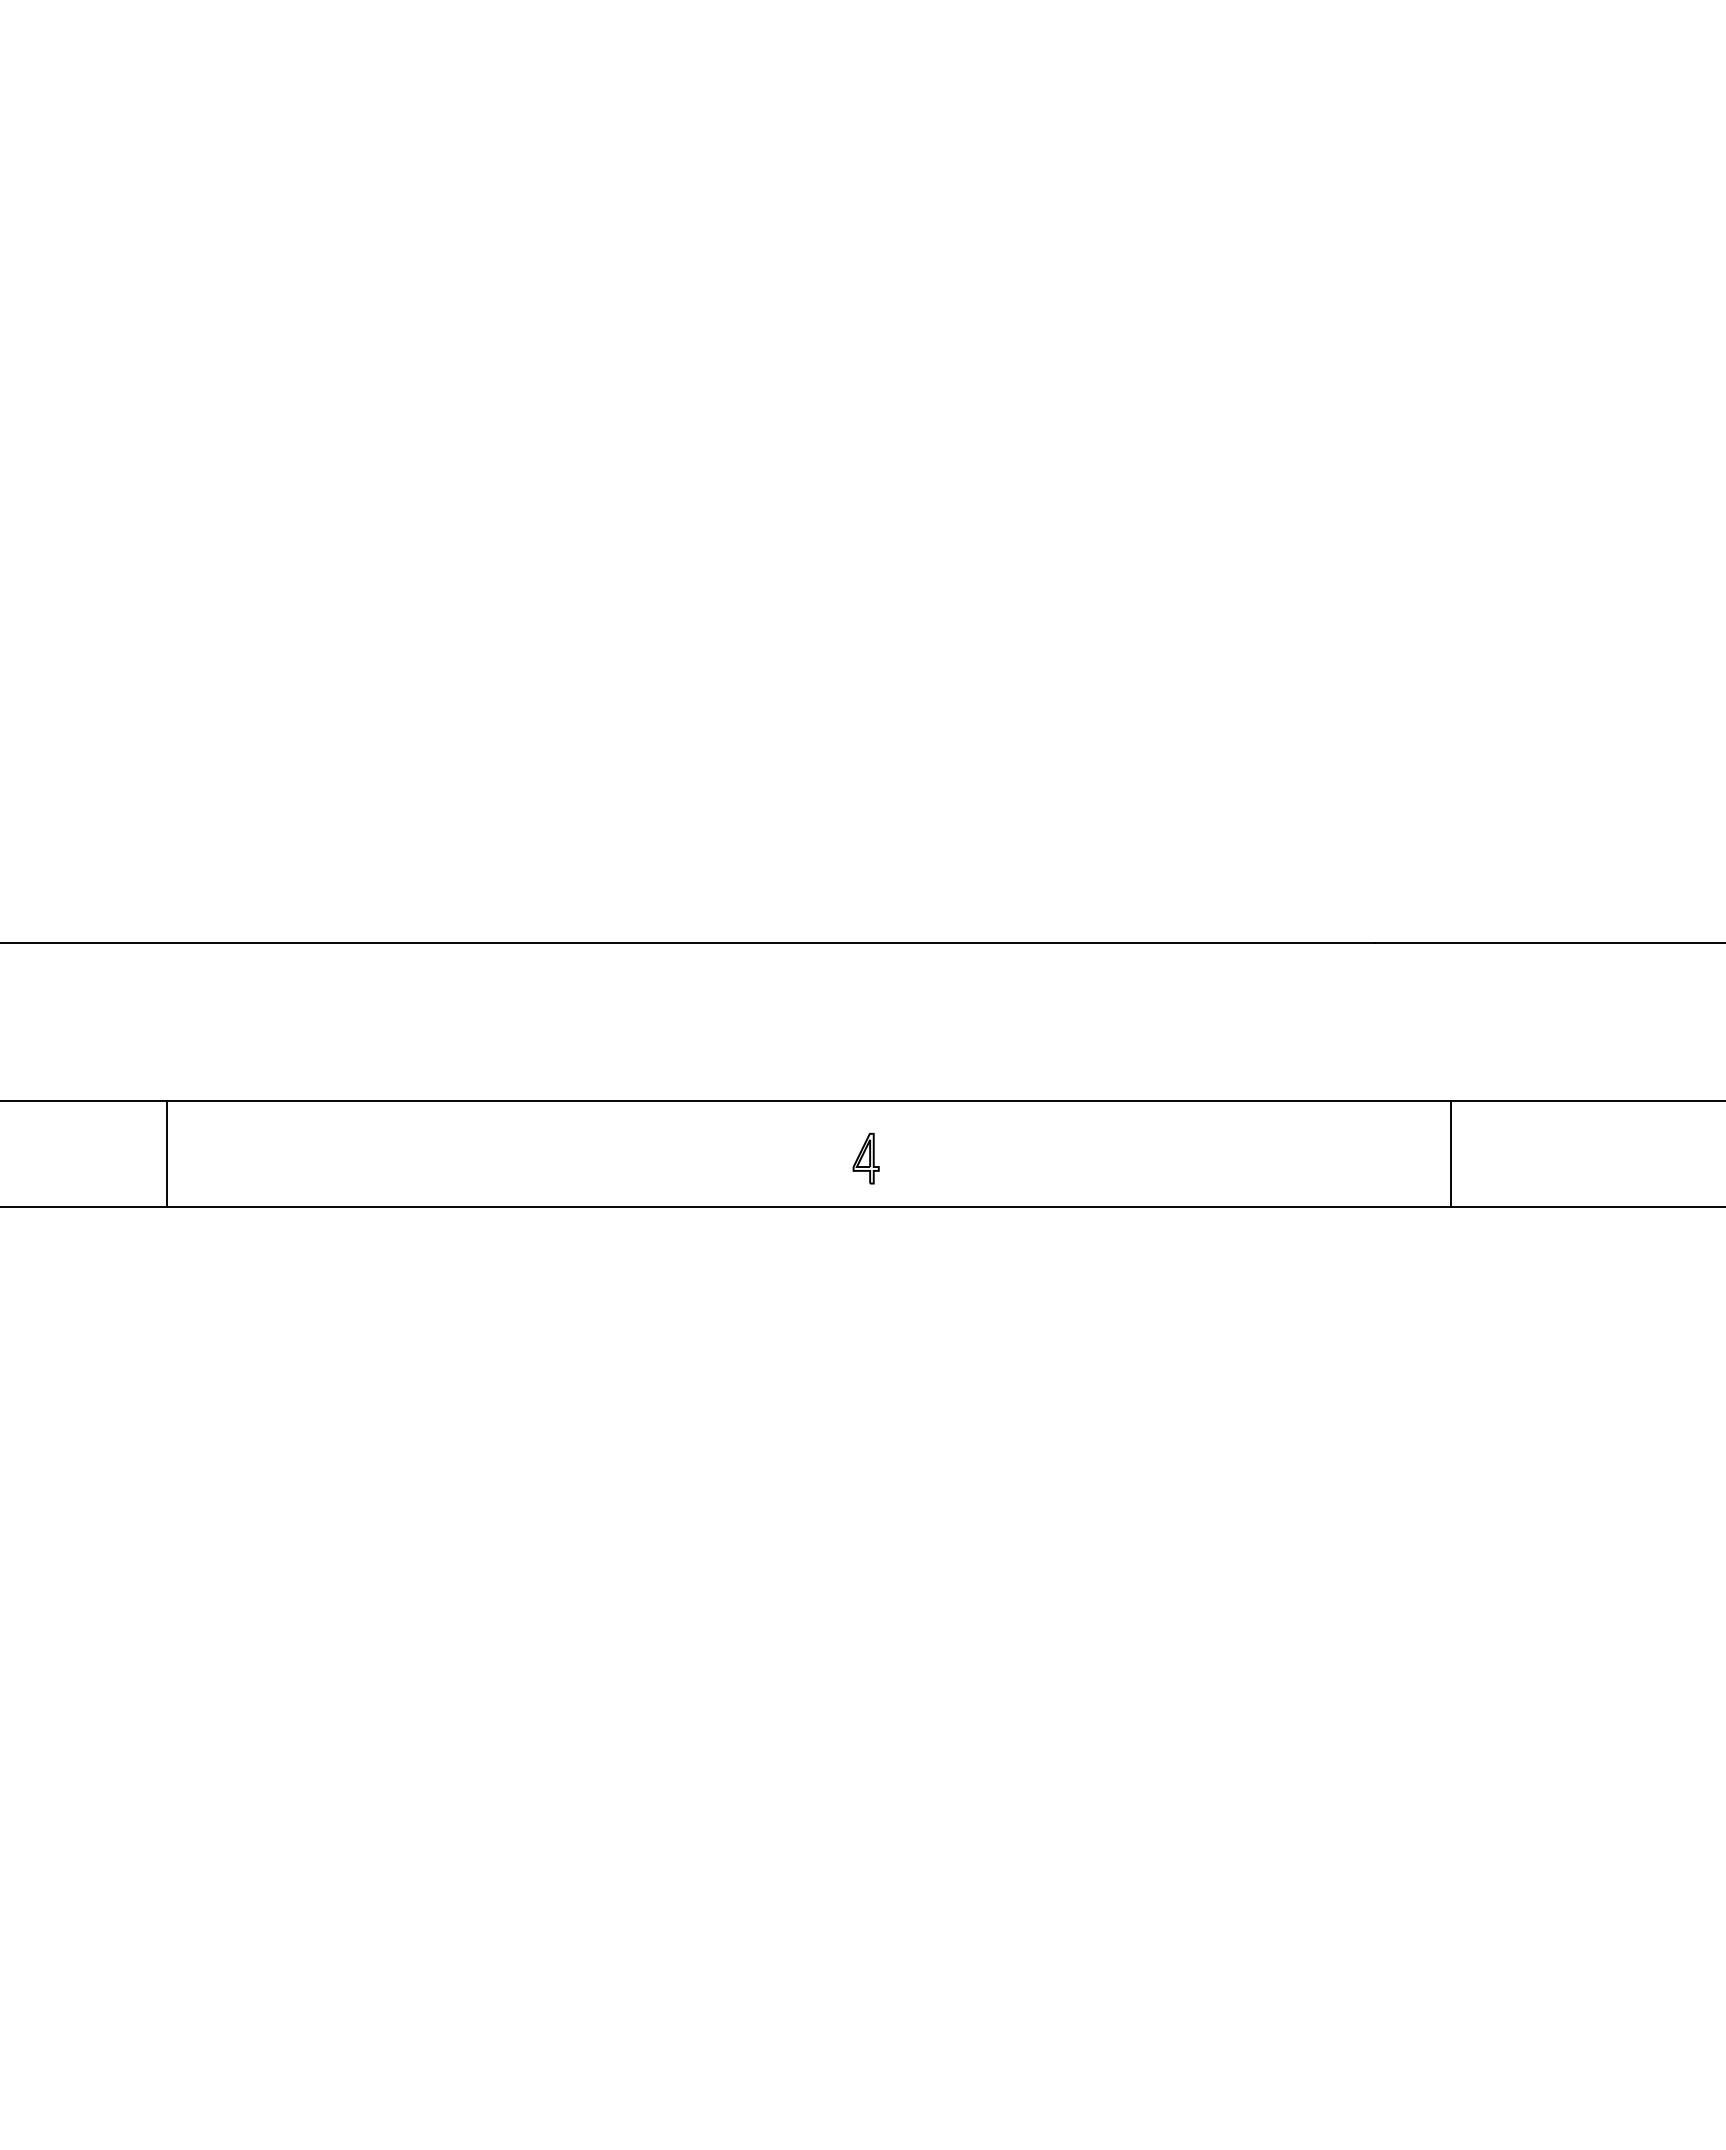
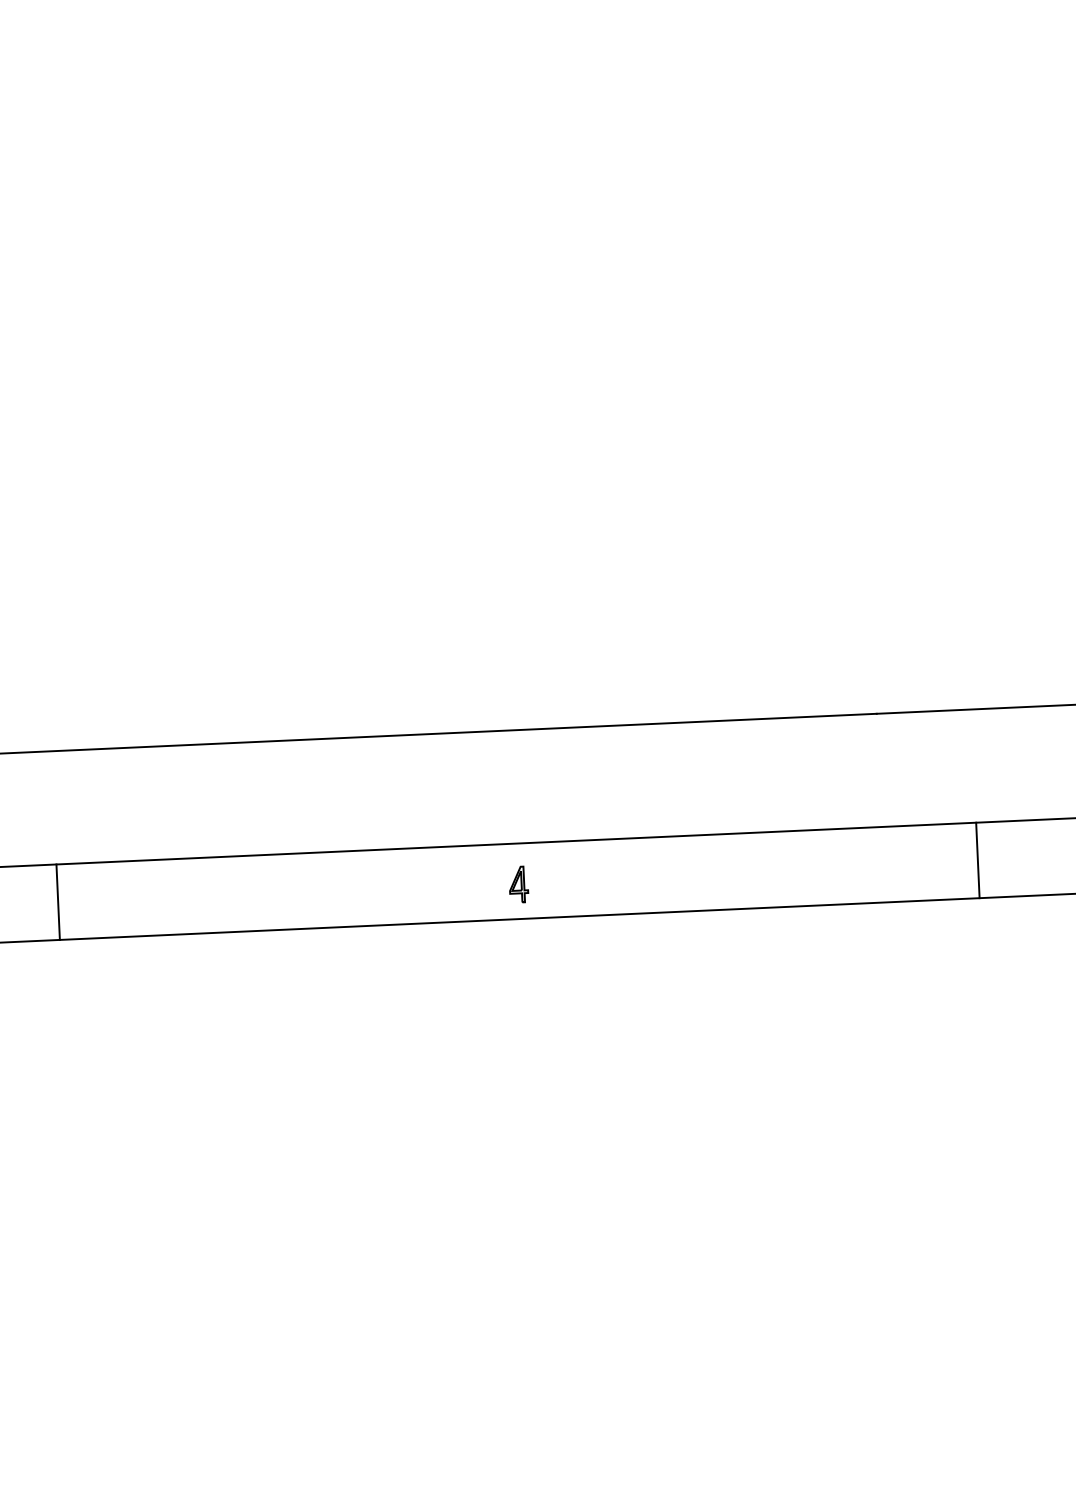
line: (166, 1153) -> (57, 901), moved
line: (1450, 1153) -> (977, 860), moved

